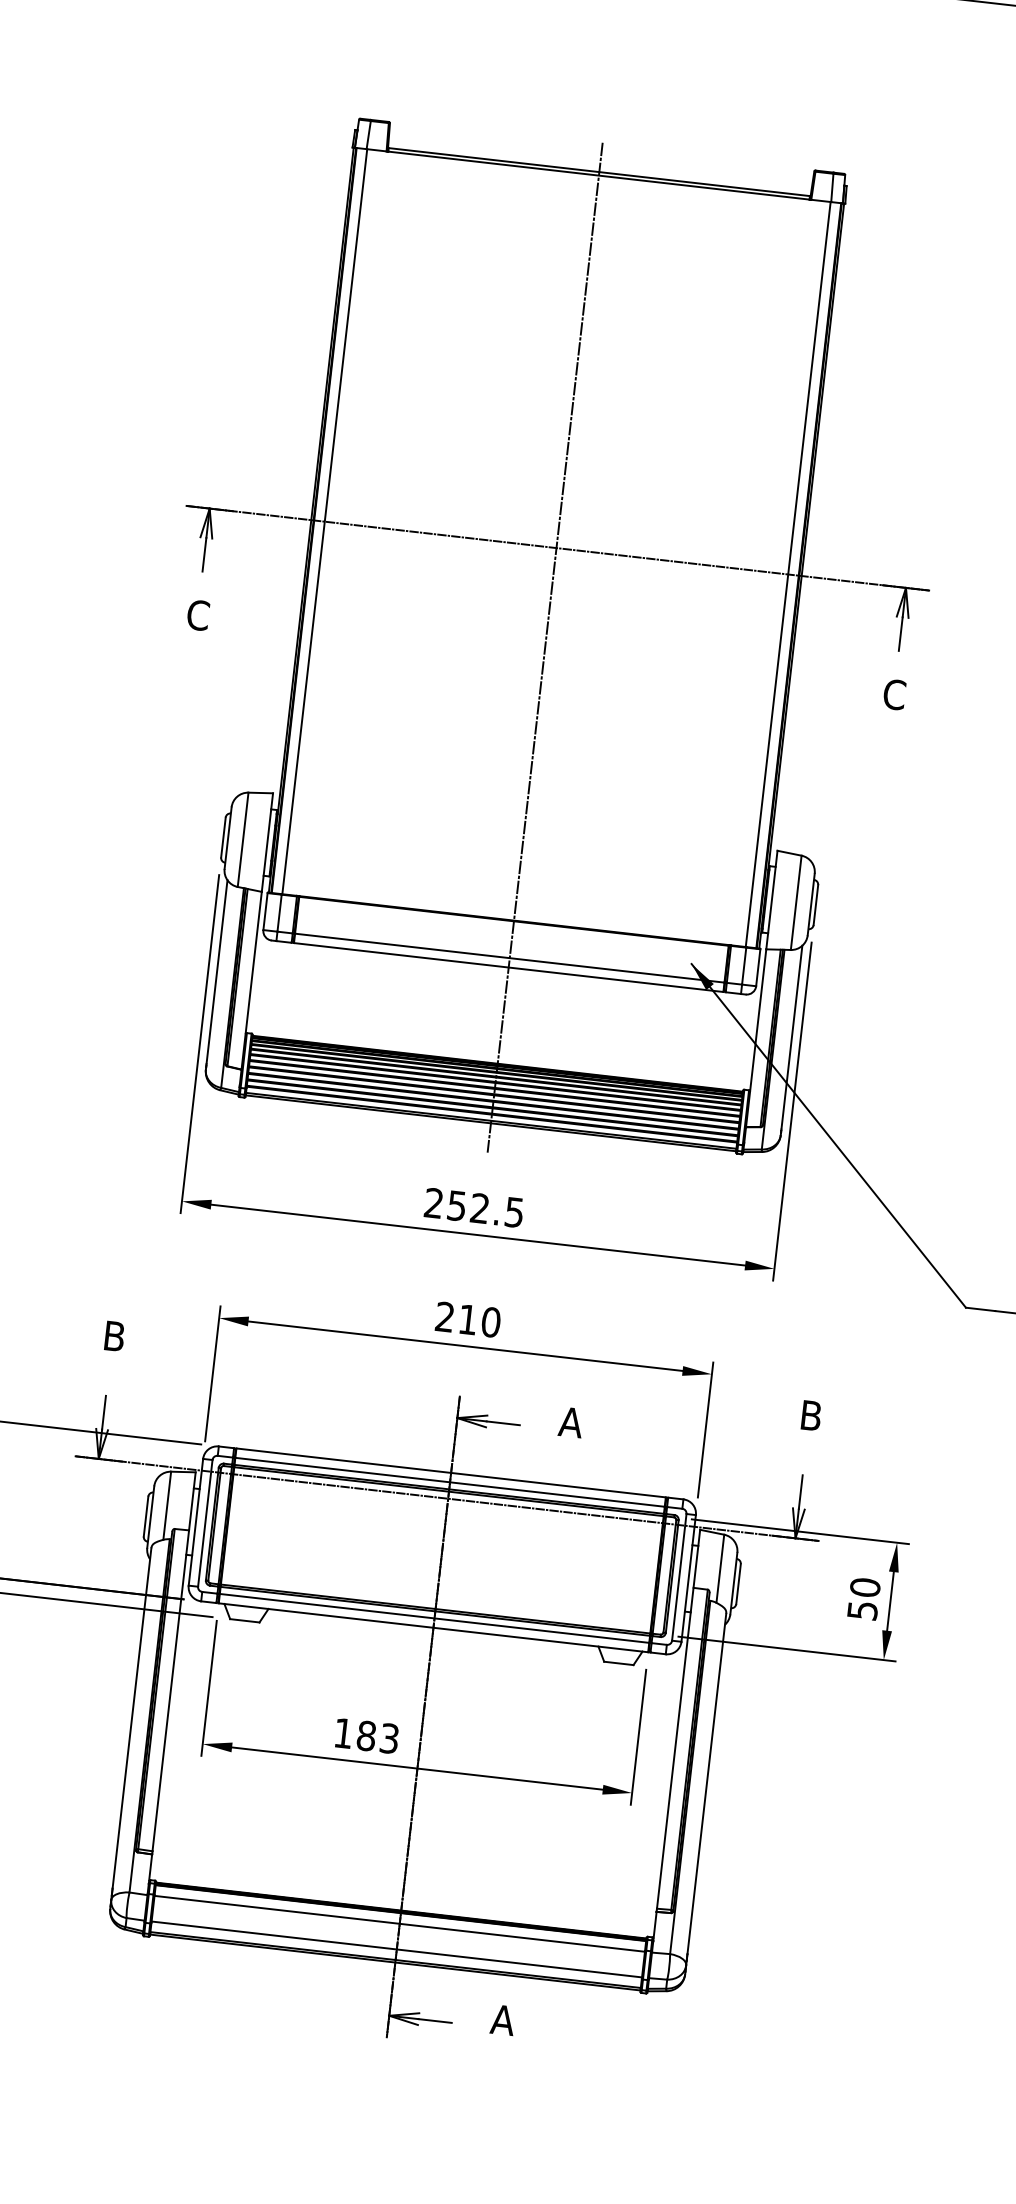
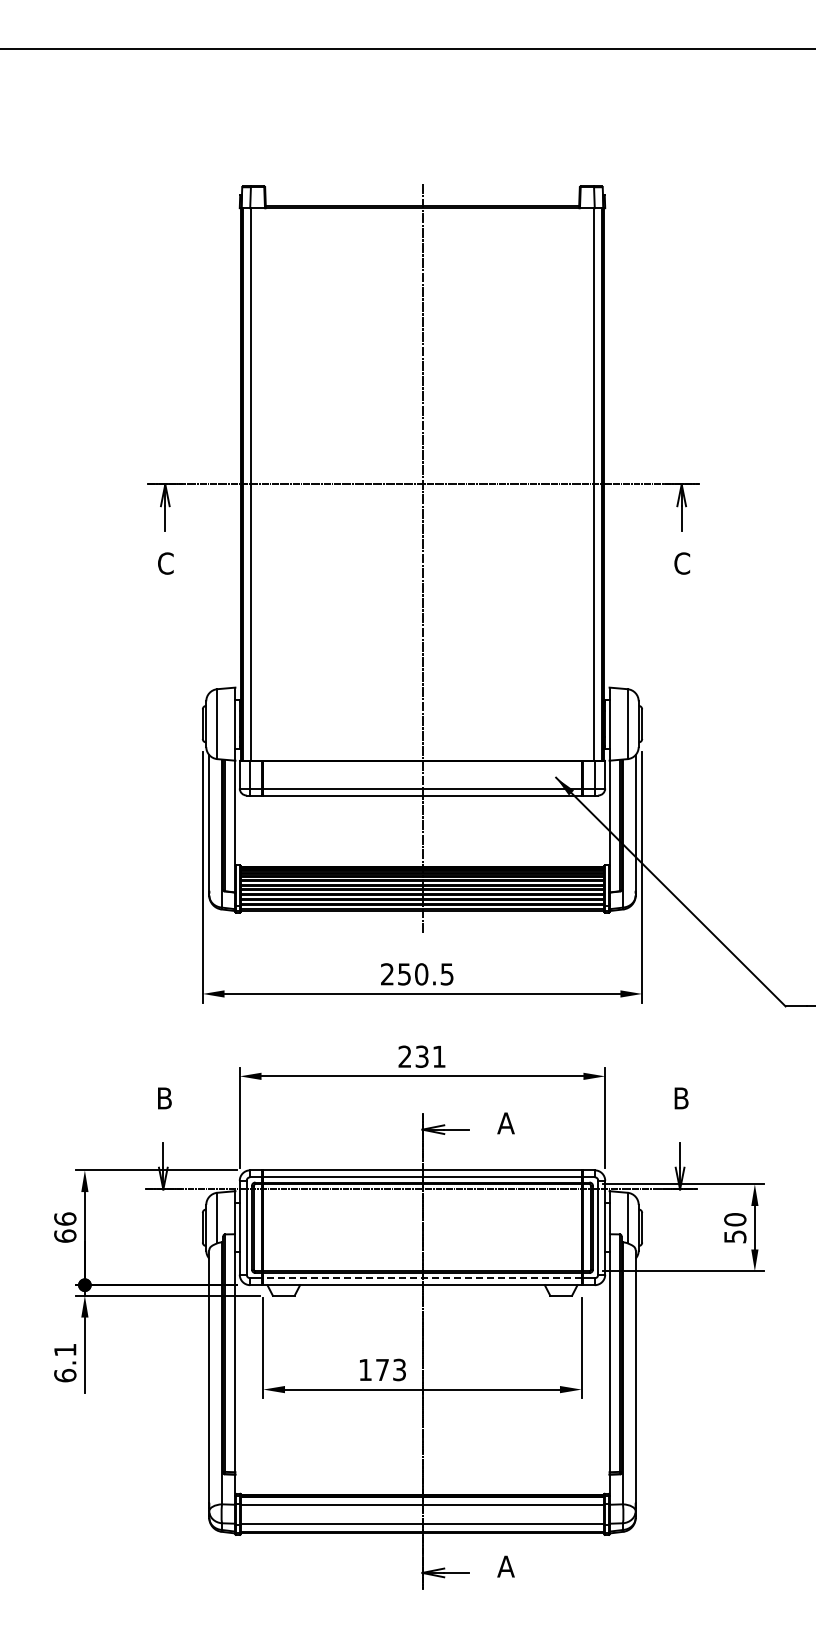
text: (479, 1208) -> (421, 974), 252.5 -> 250.5
text: (479, 1320) -> (430, 1056), 210 -> 231
line: (433, 1618) -> (421, 1278), solid -> dashed
text: (366, 1735) -> (382, 1369), 183 -> 173

